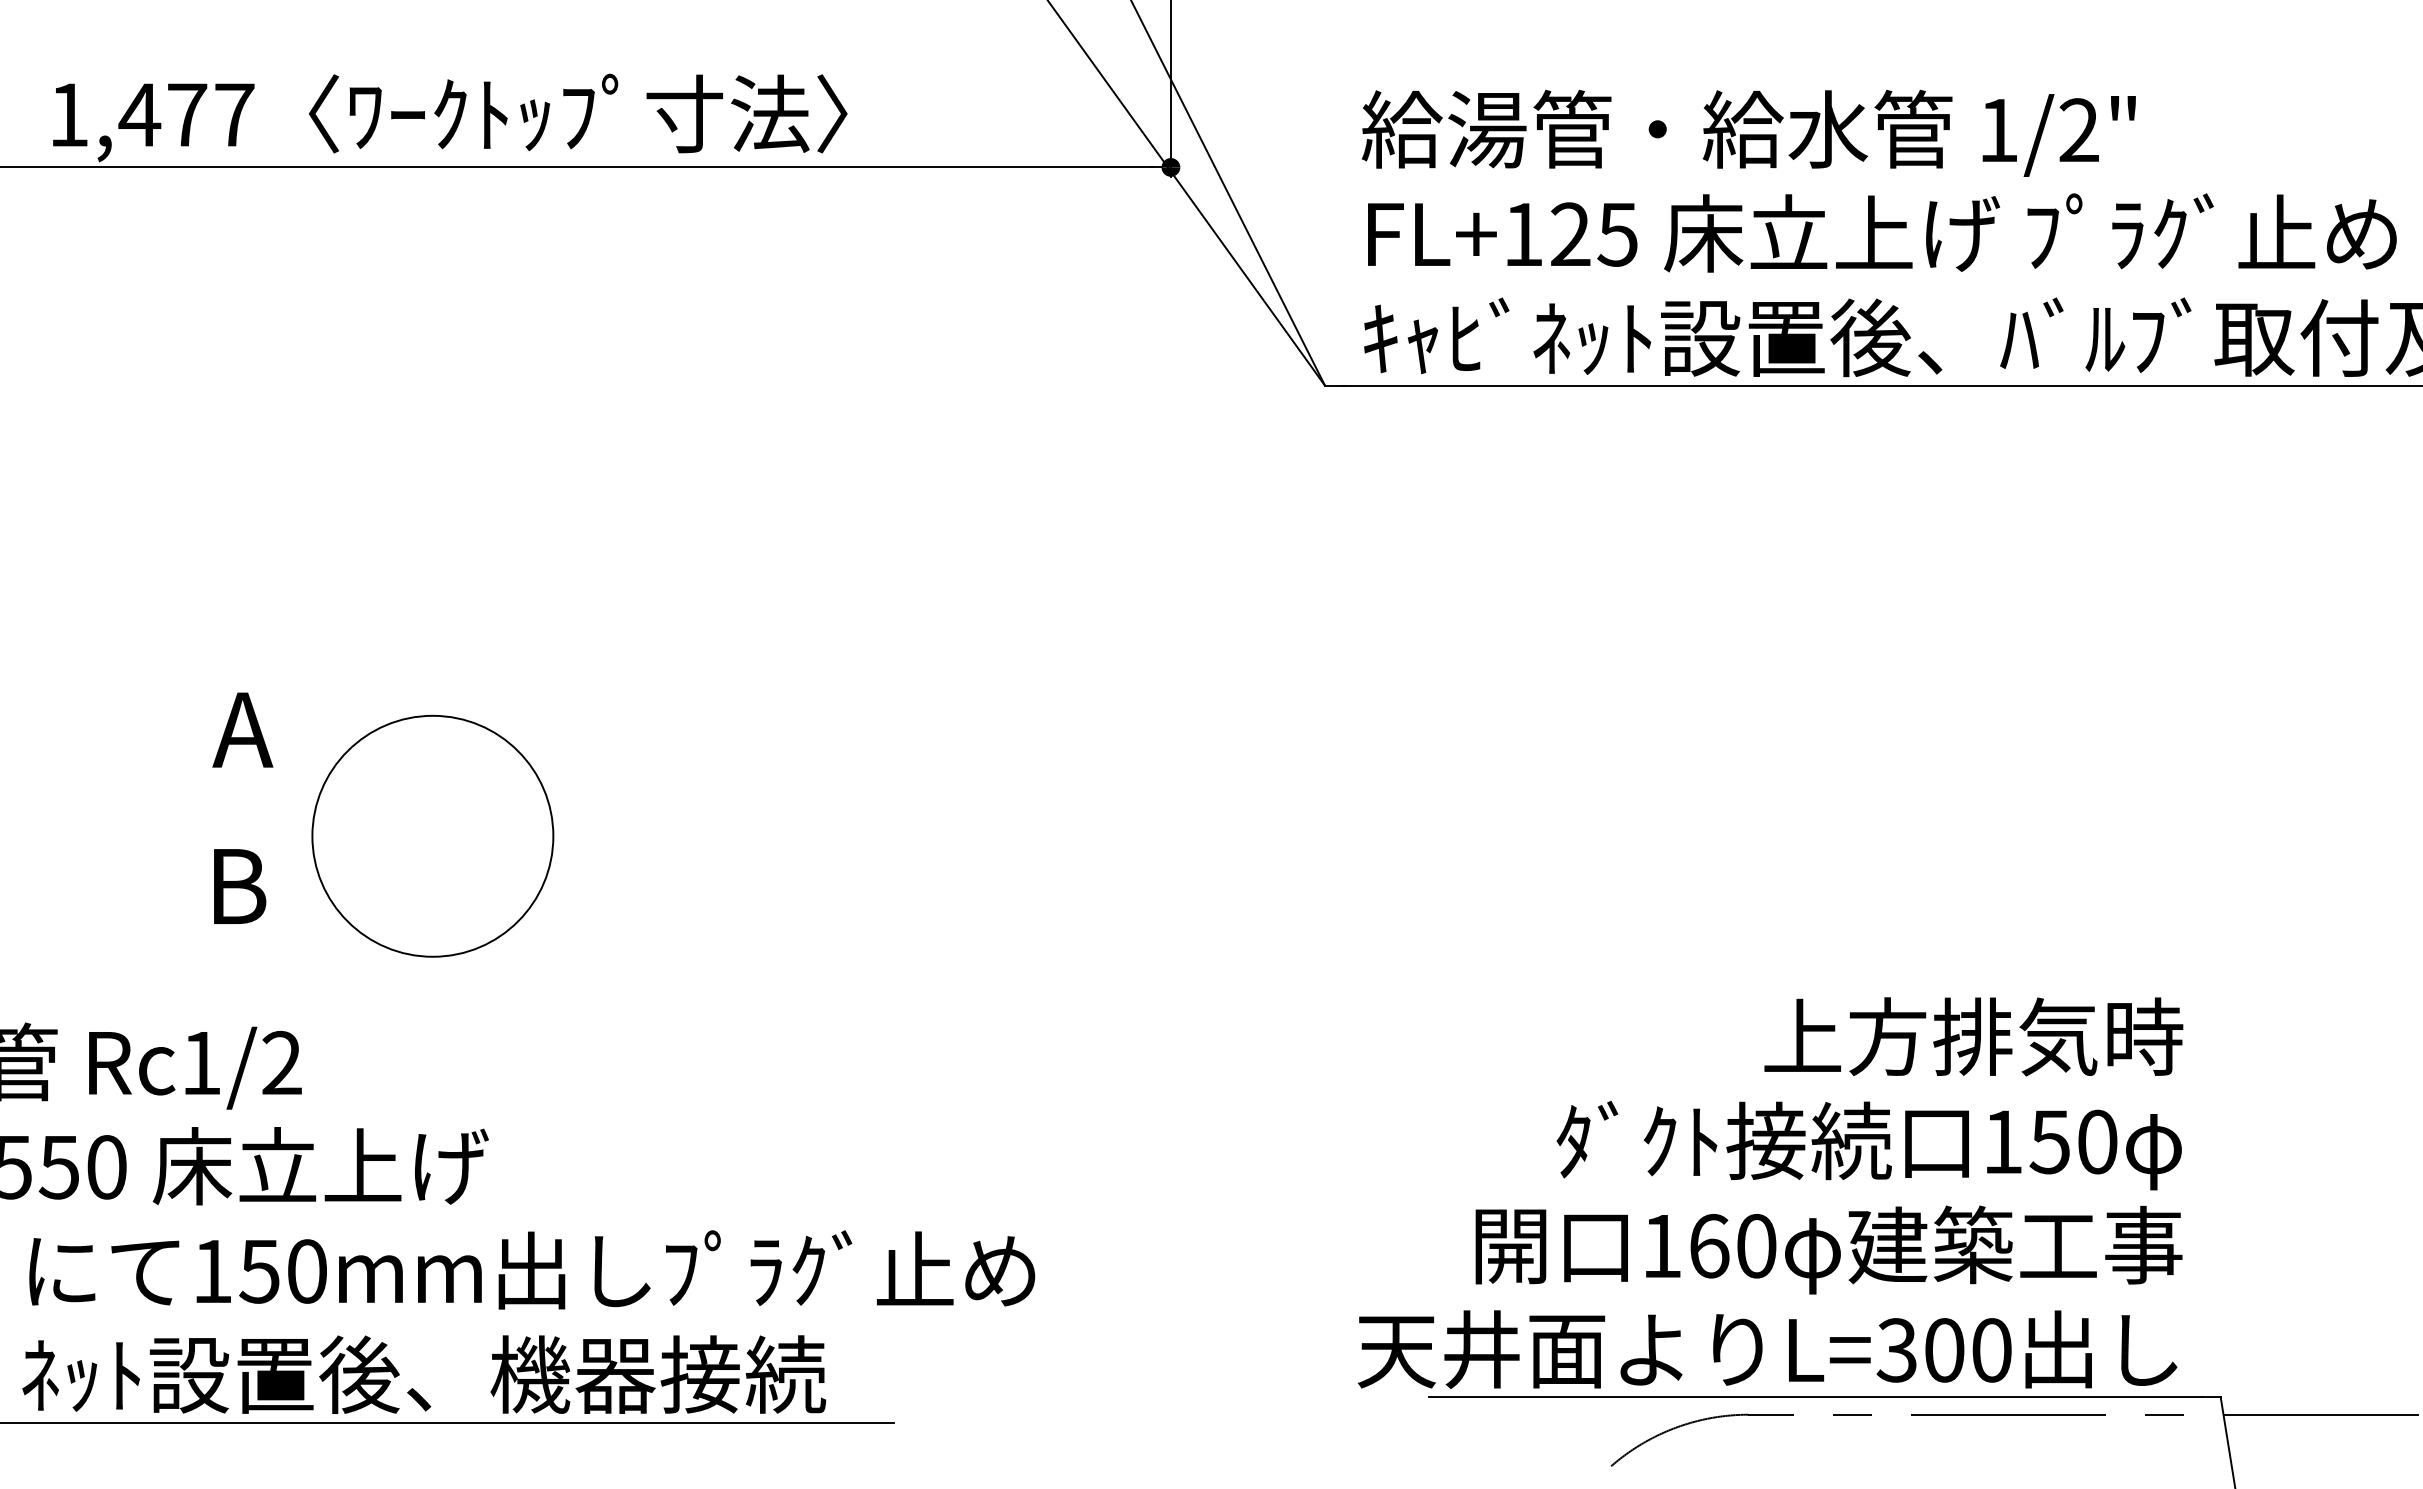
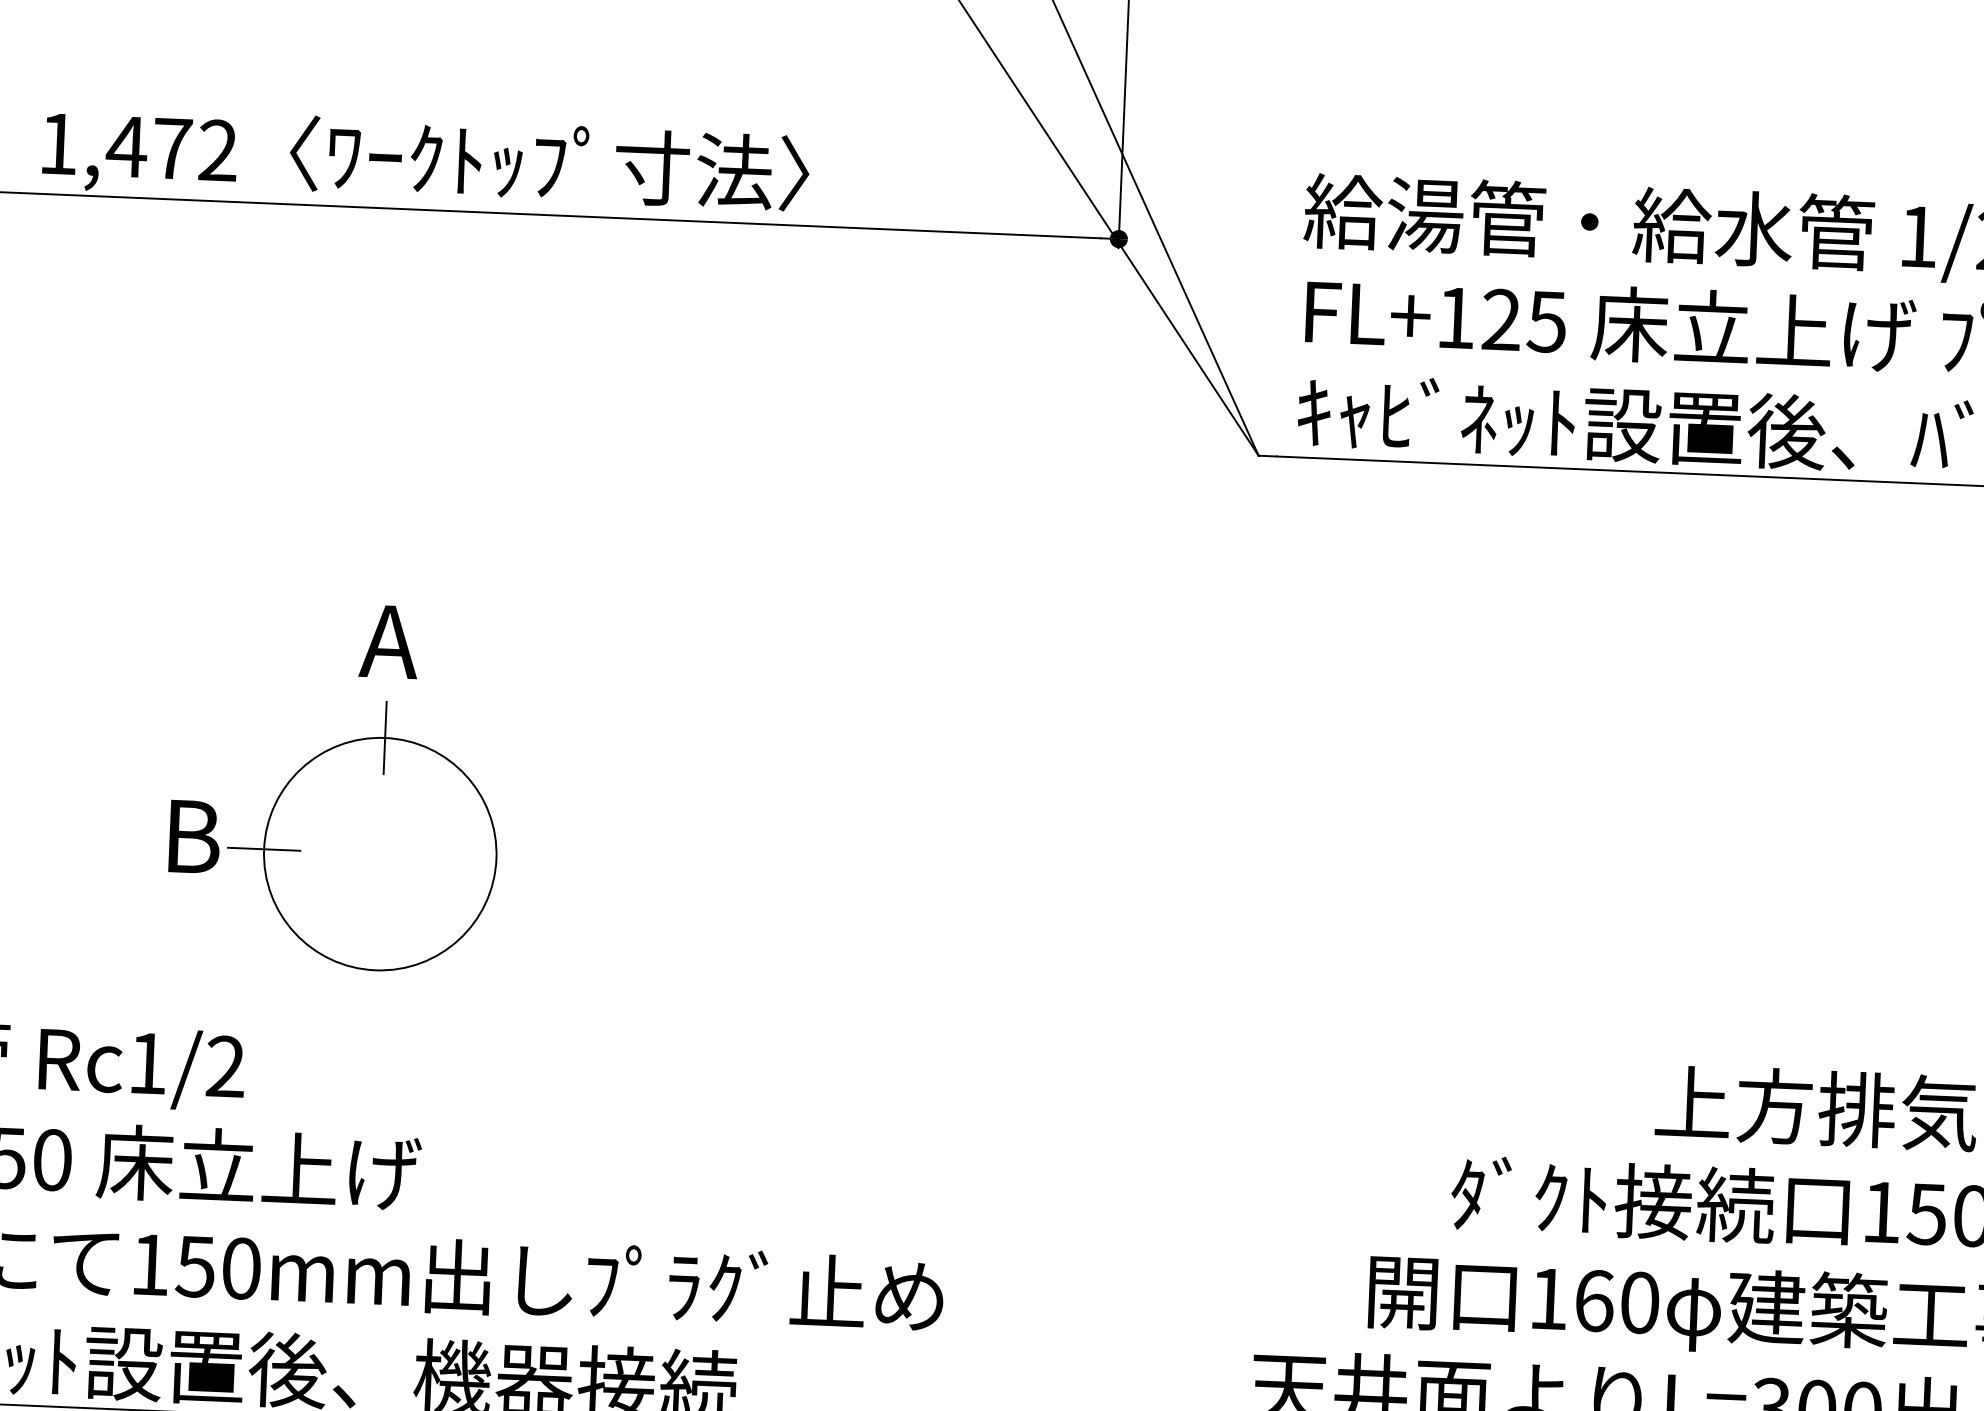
text: (234, 114) -> (218, 150), 1,477 -> 1,472
line: (432, 715) -> (384, 737), added
text: (242, 729) -> (388, 641), moved
line: (311, 836) -> (263, 849), added
text: (240, 886) -> (195, 836), moved

